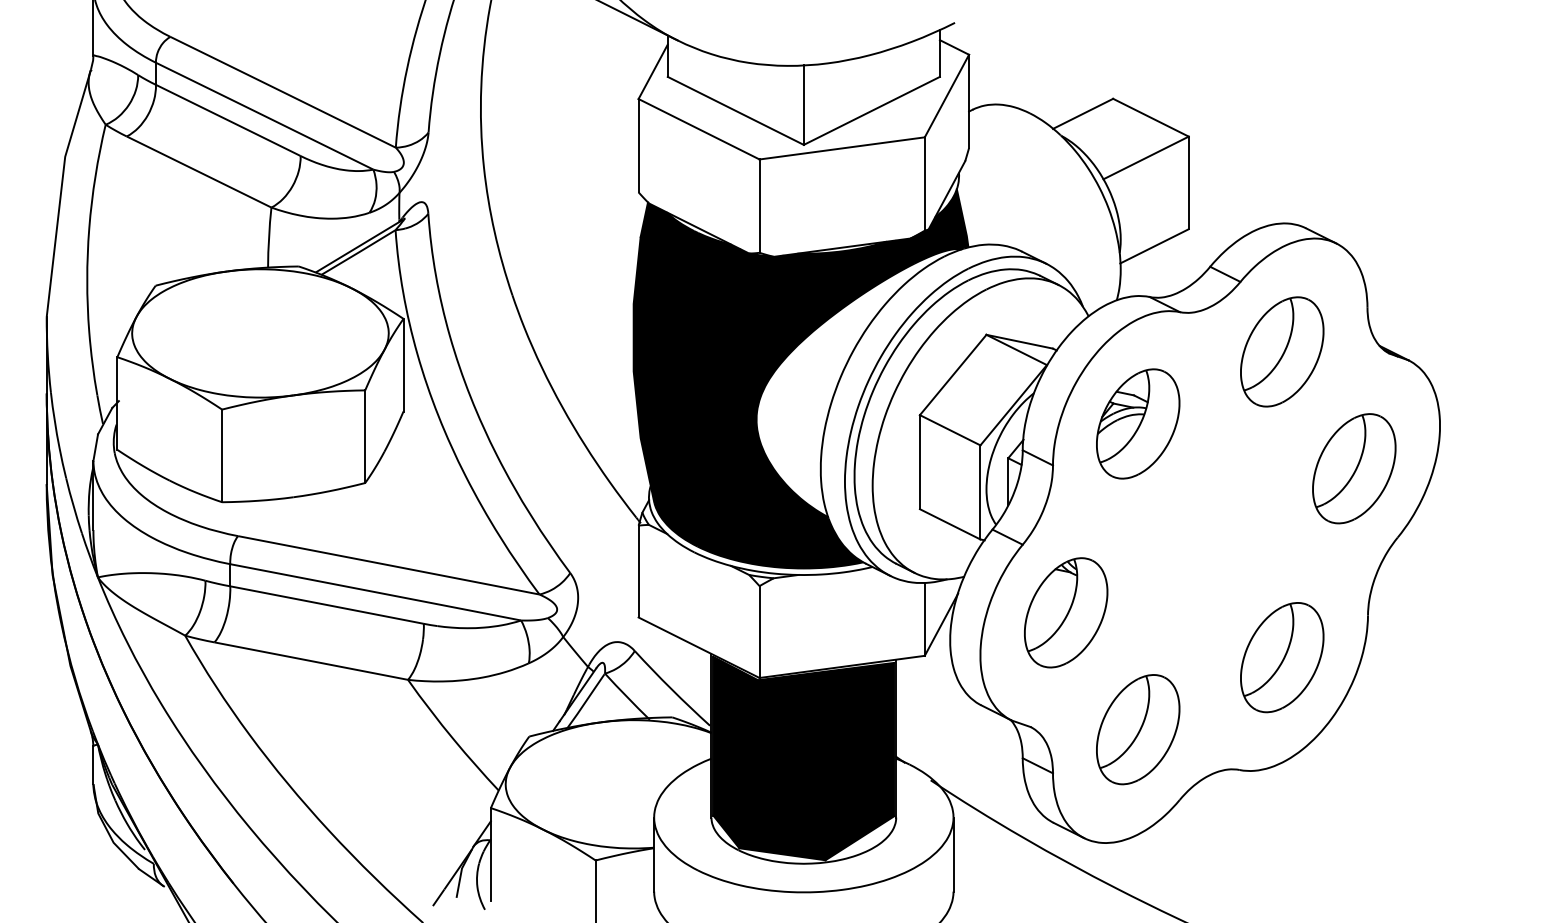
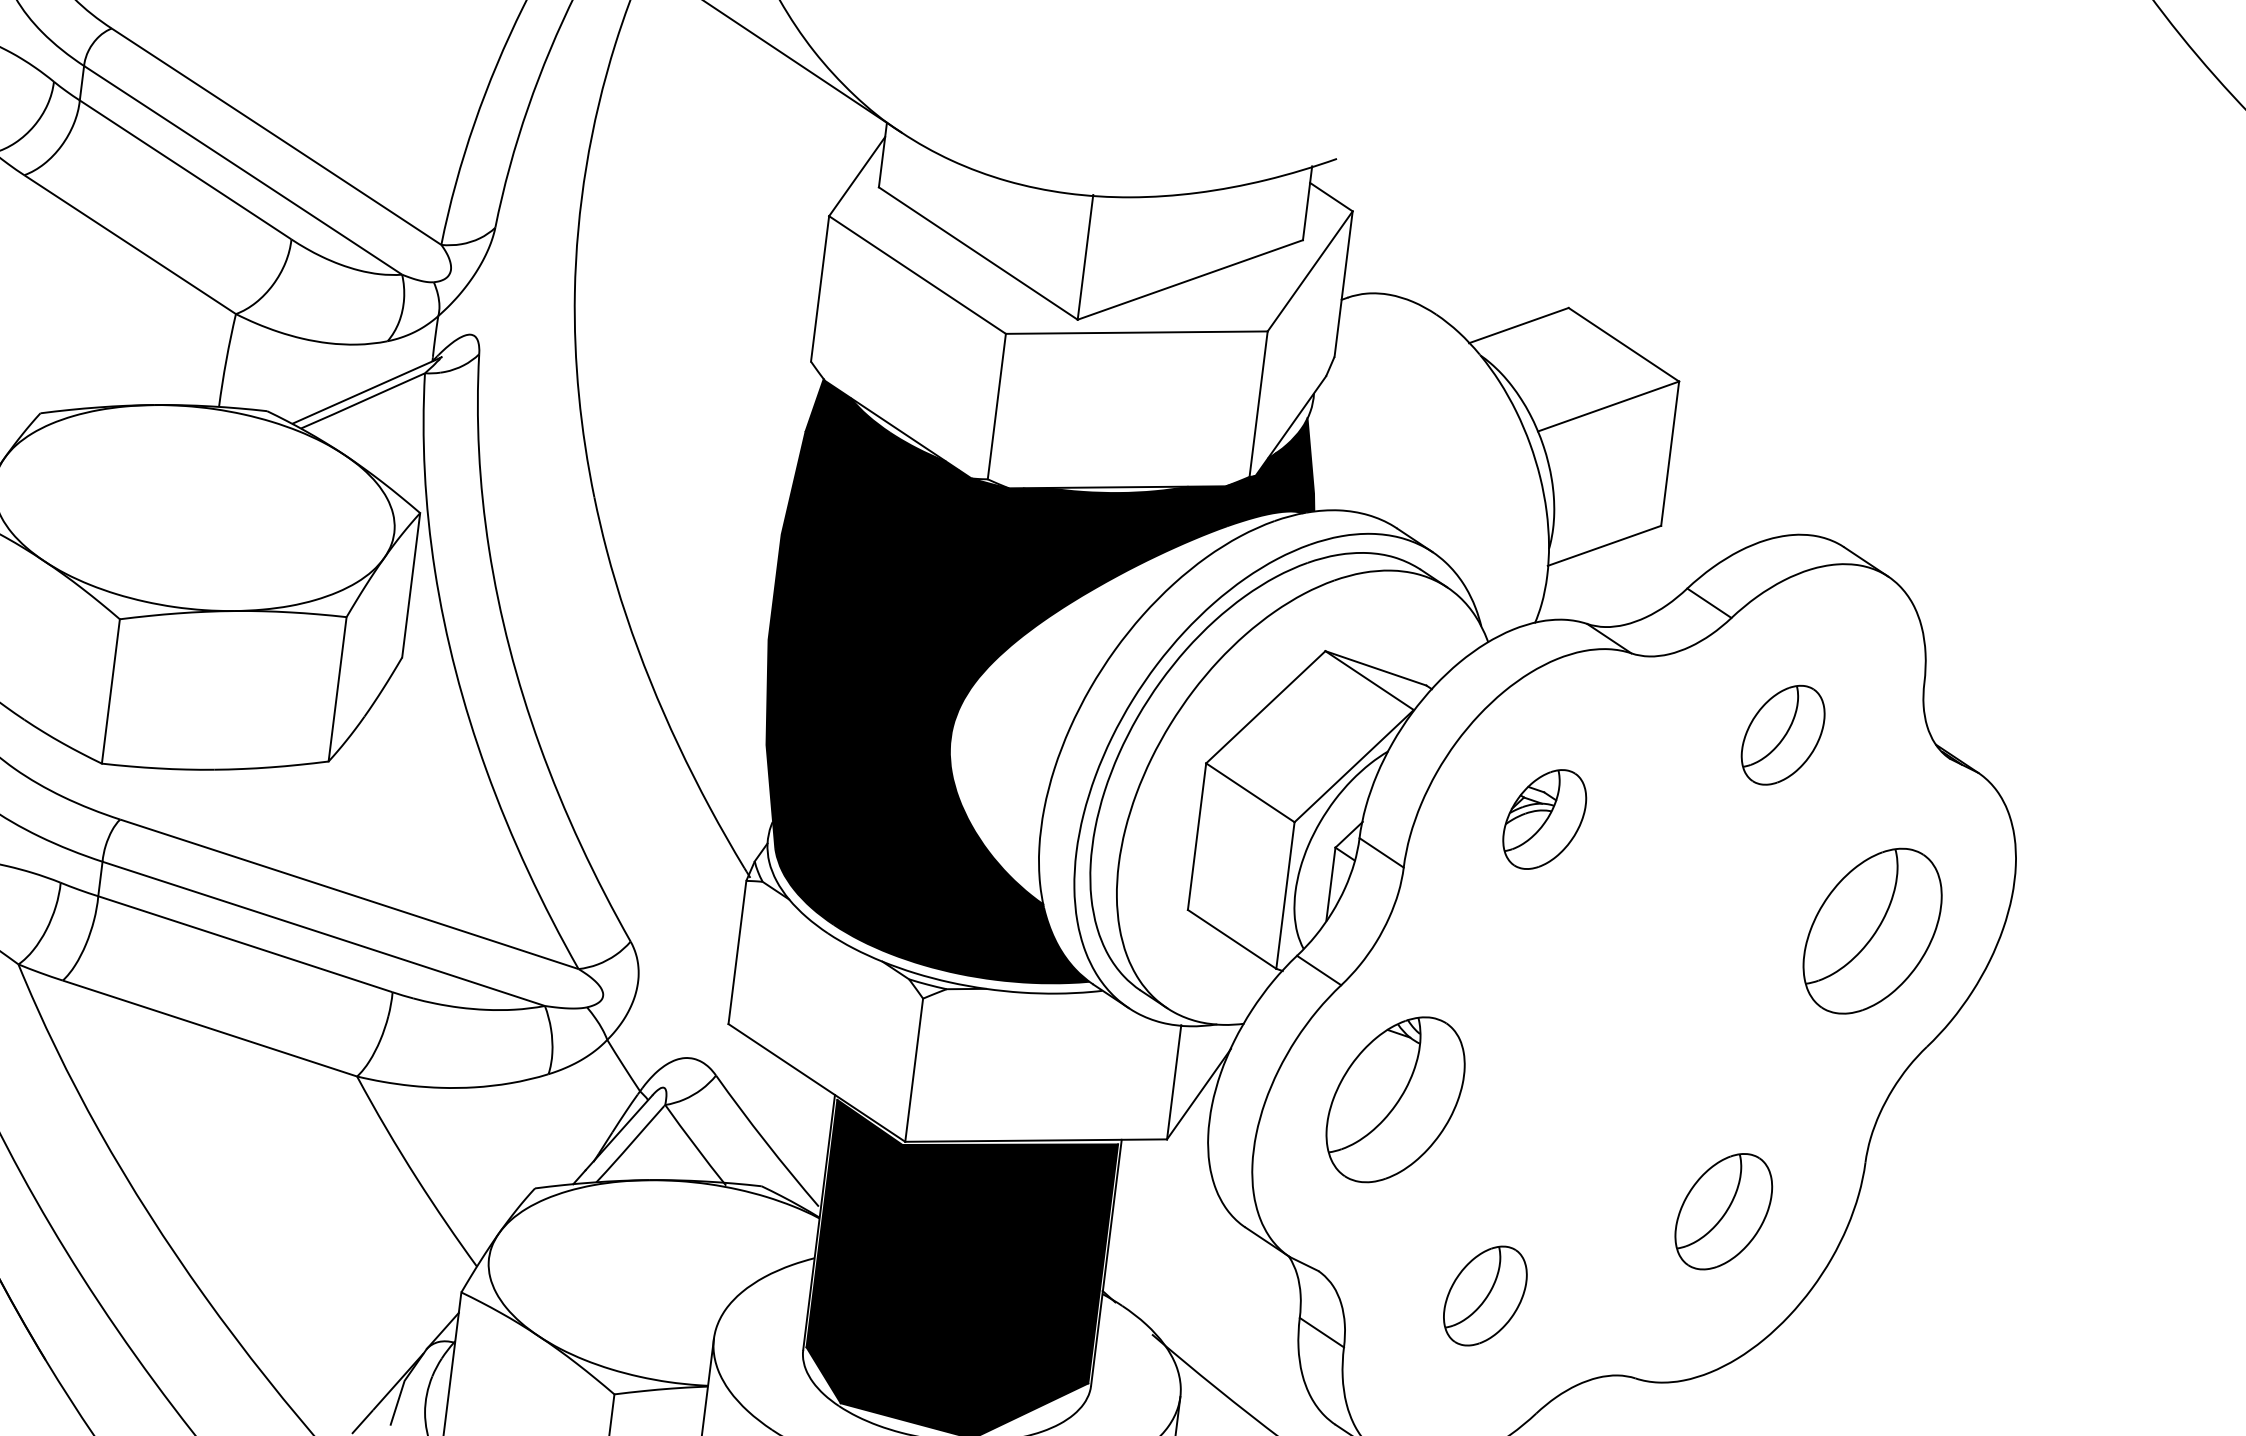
part: (1282, 351) -> (1783, 734), size x0.6
part: (1138, 423) -> (1545, 818), size x0.6
part: (1282, 657) -> (1724, 1211), size x0.7
part: (1138, 729) -> (1485, 1295), size x0.6

